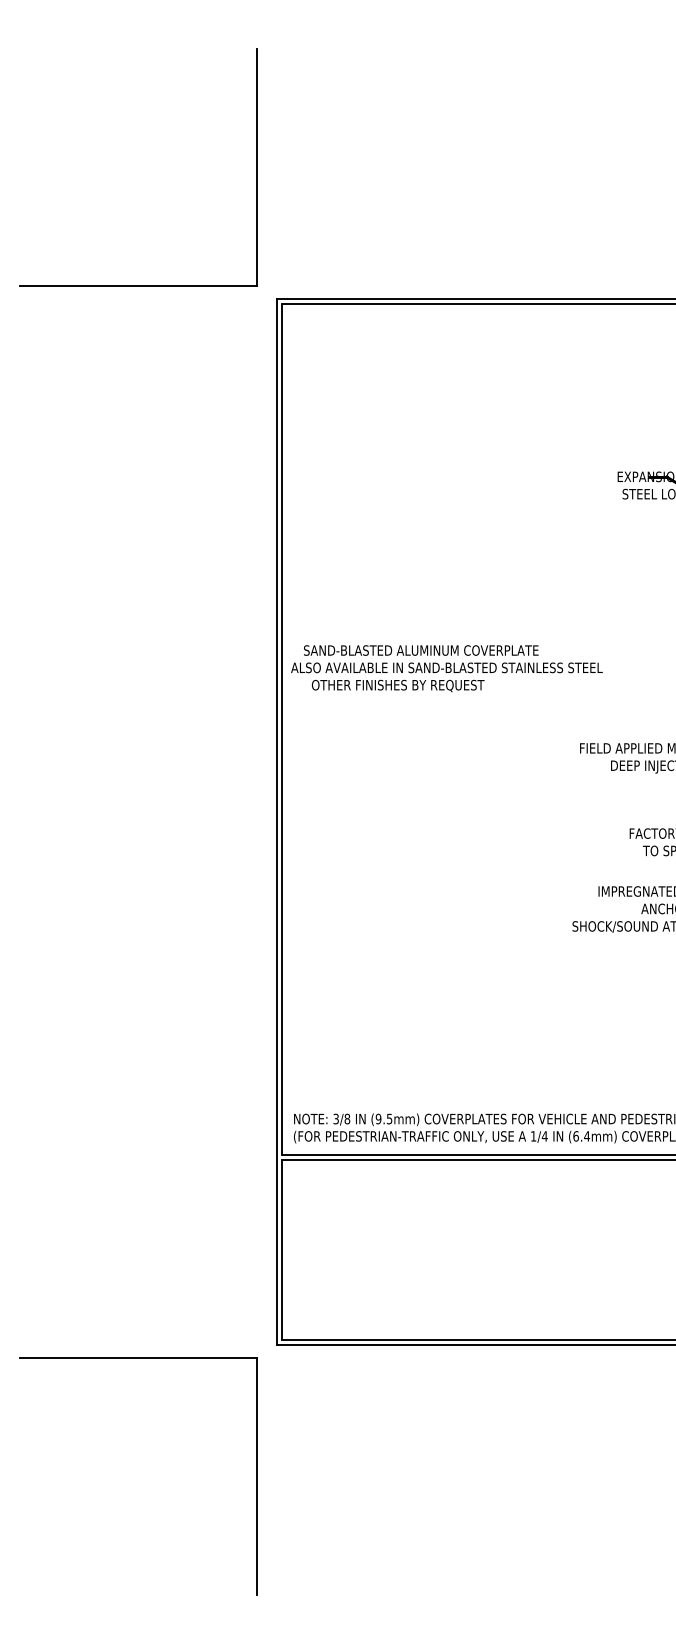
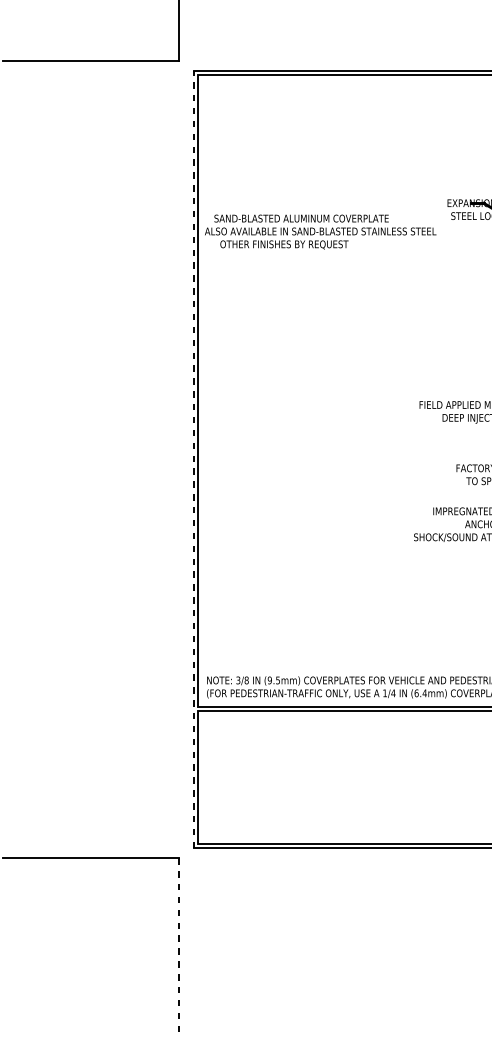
text: (446, 668) -> (320, 231), moved
line: (276, 821) -> (194, 459), solid -> dashed
line: (256, 1476) -> (179, 946), solid -> dashed

